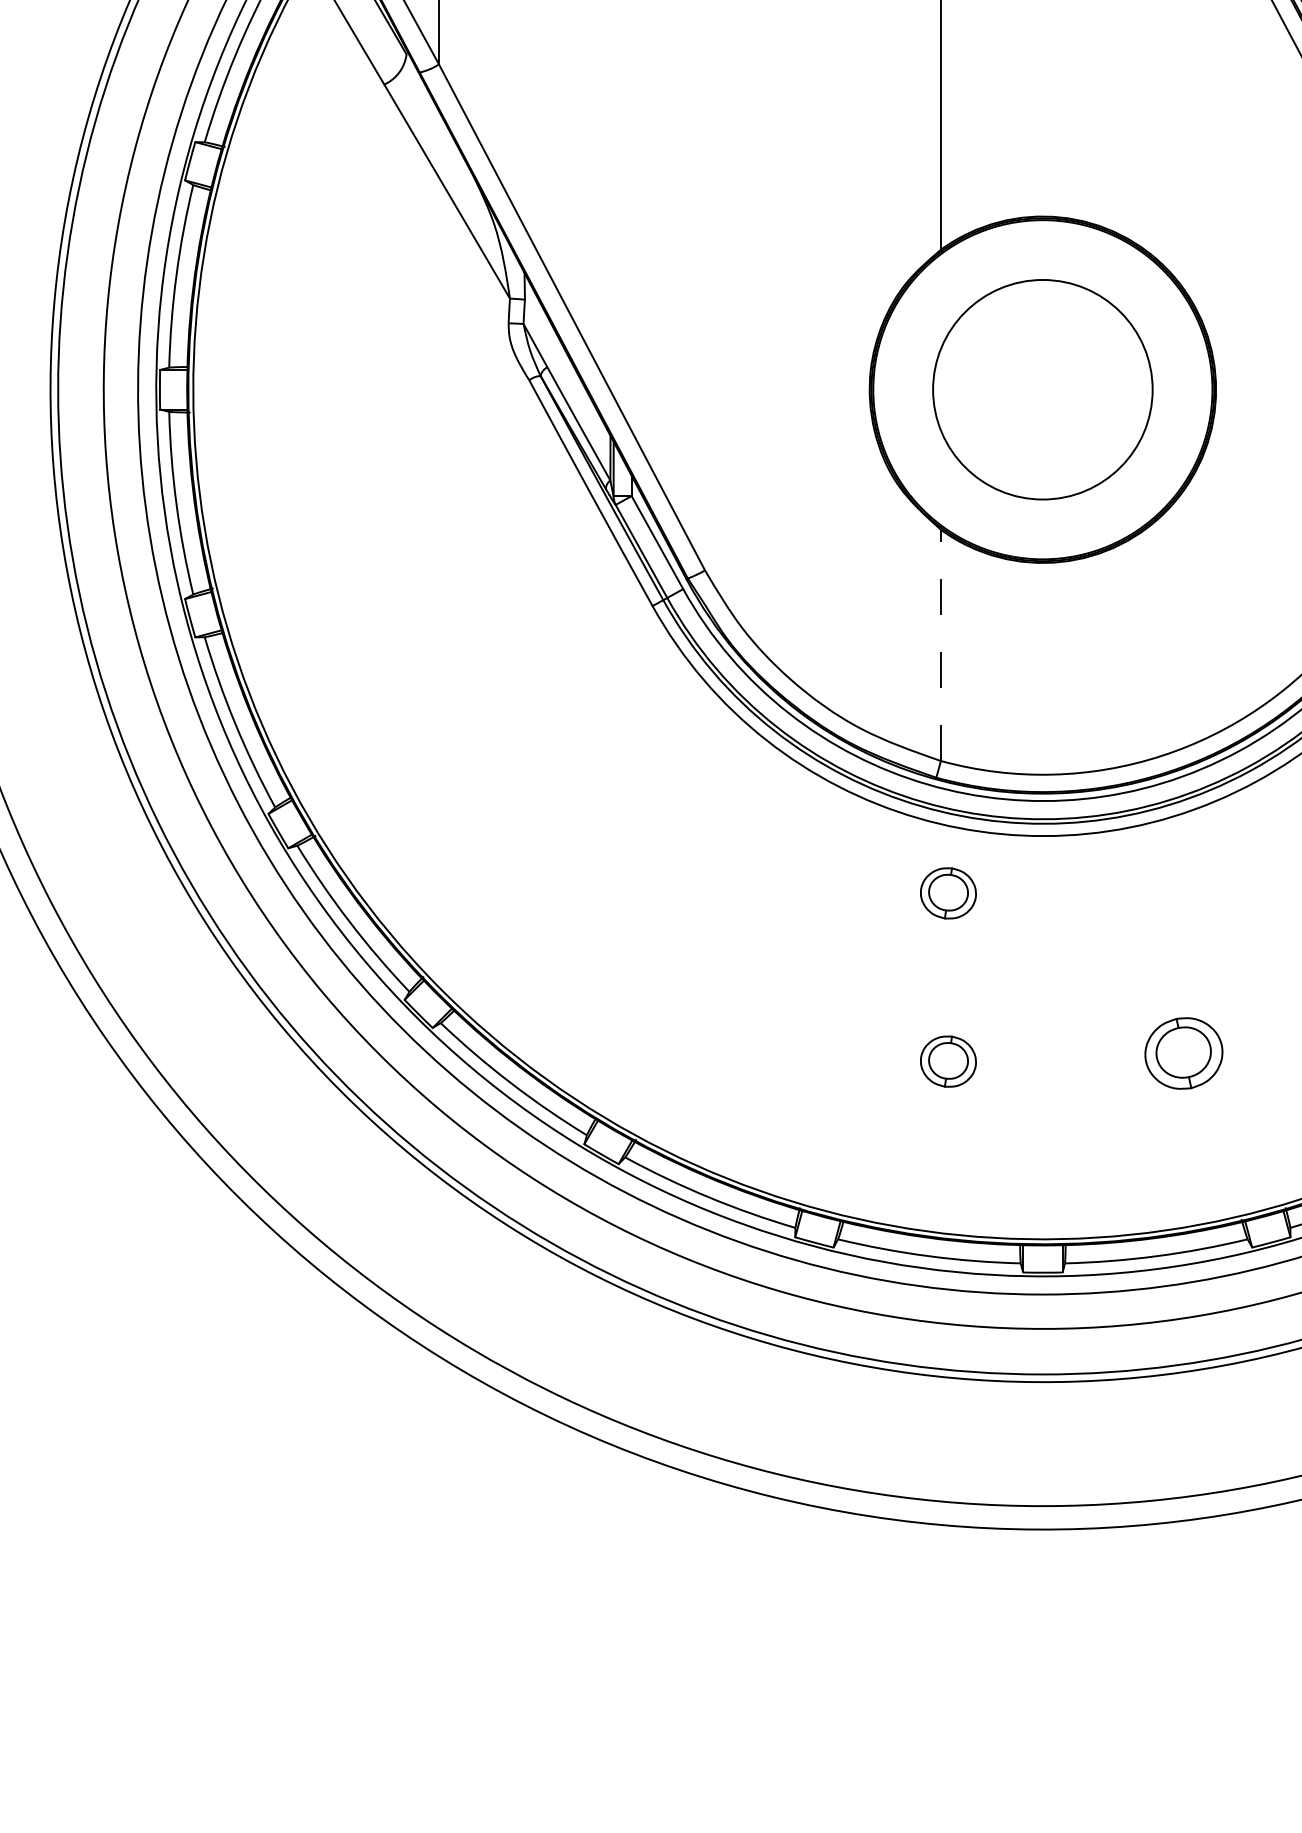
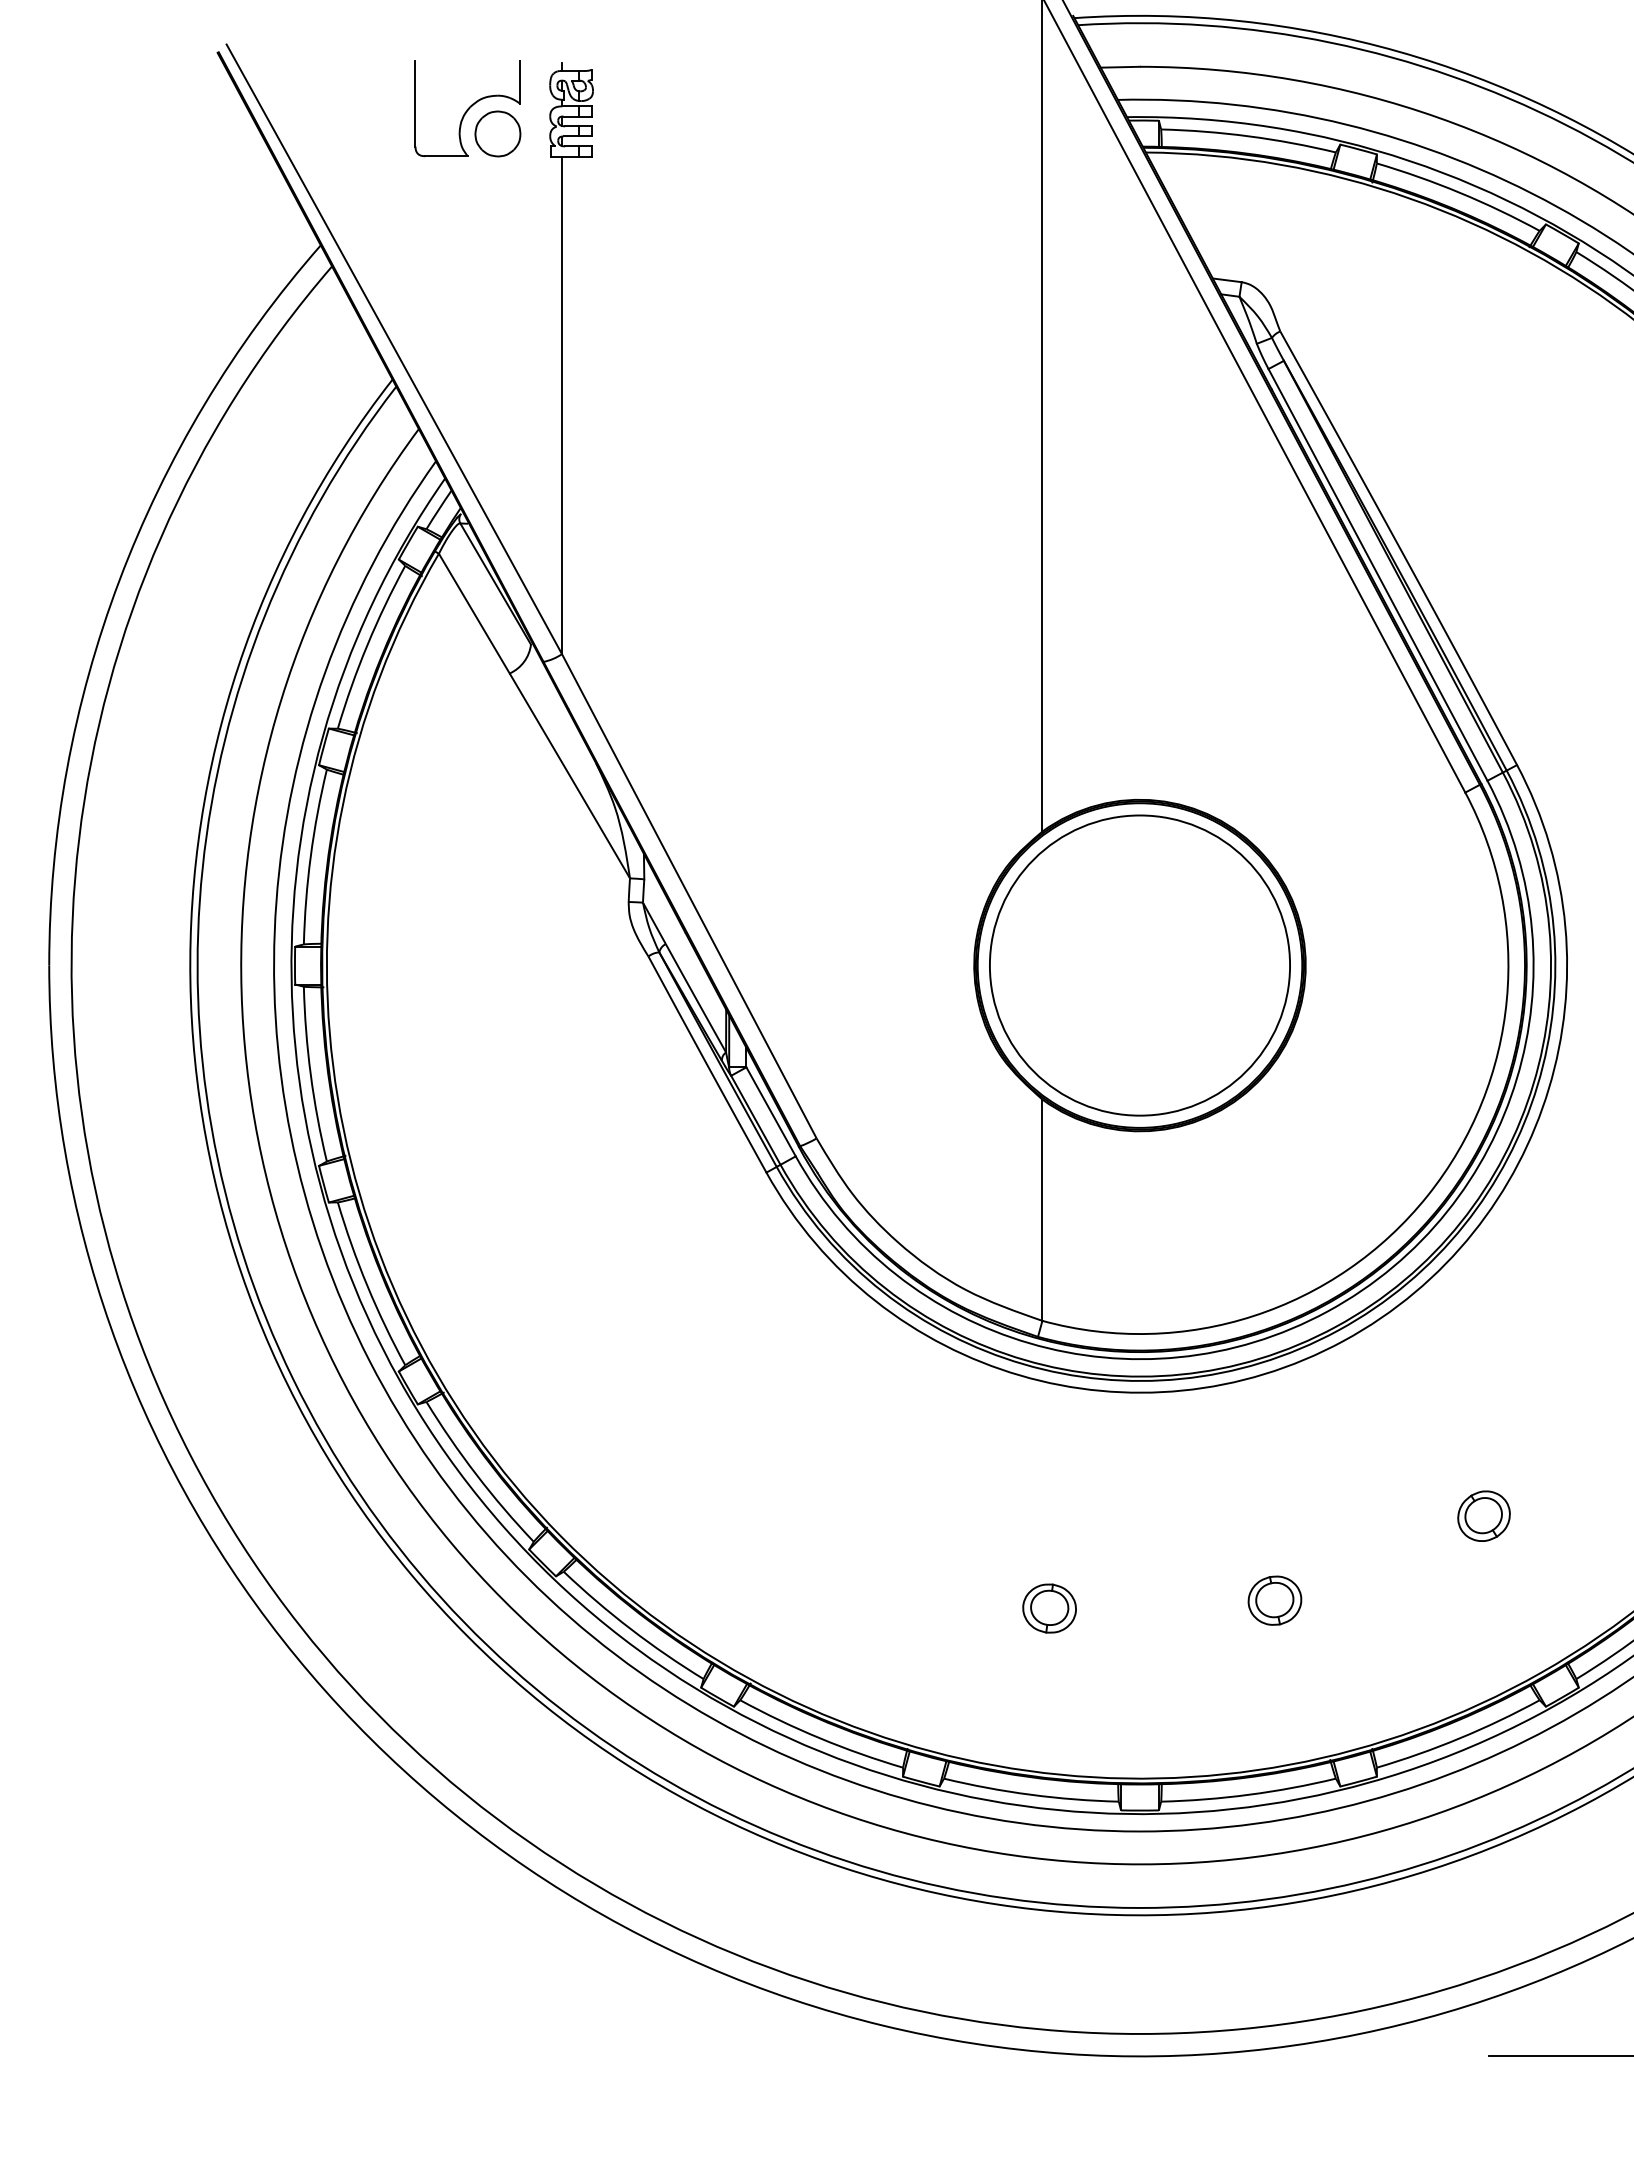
circle: (1042, 389) -> (1139, 965), size x1.43
line: (941, 645) -> (1042, 1210), dashed -> solid
part: (948, 893) -> (1049, 1447), removed
part: (1183, 1053) -> (1274, 1600), size x0.71

